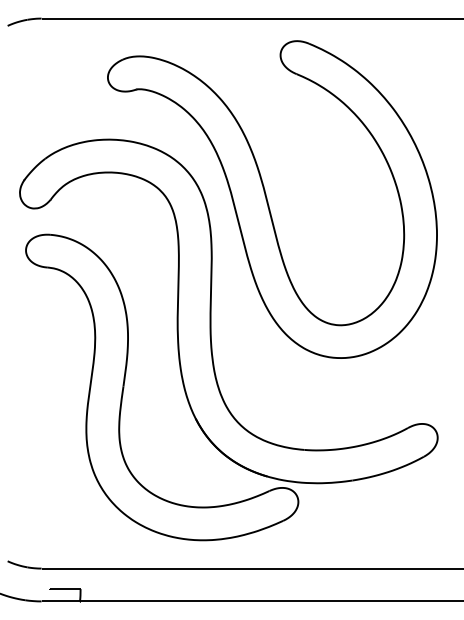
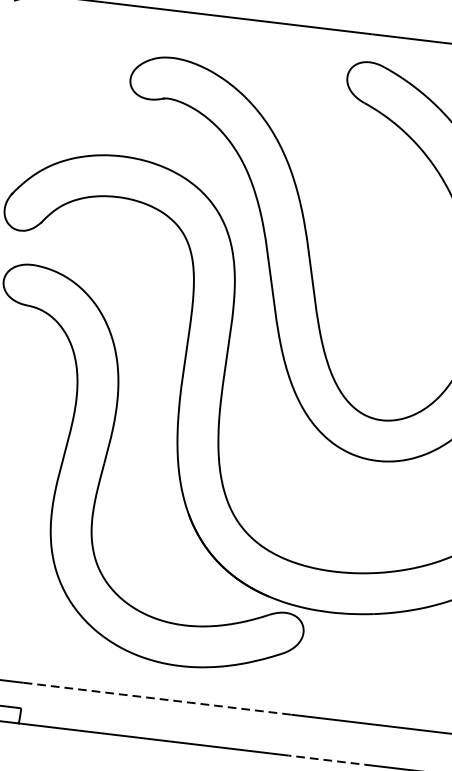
line: (188, 568) -> (157, 698), solid -> dashed
line: (331, 601) -> (329, 760), solid -> dashed

